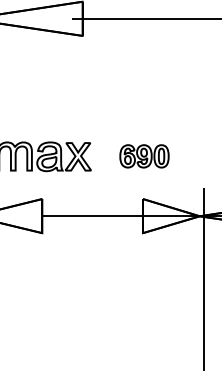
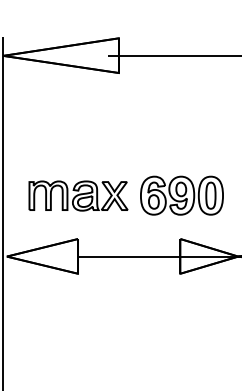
part: (144, 156) -> (181, 195), size x1.67

